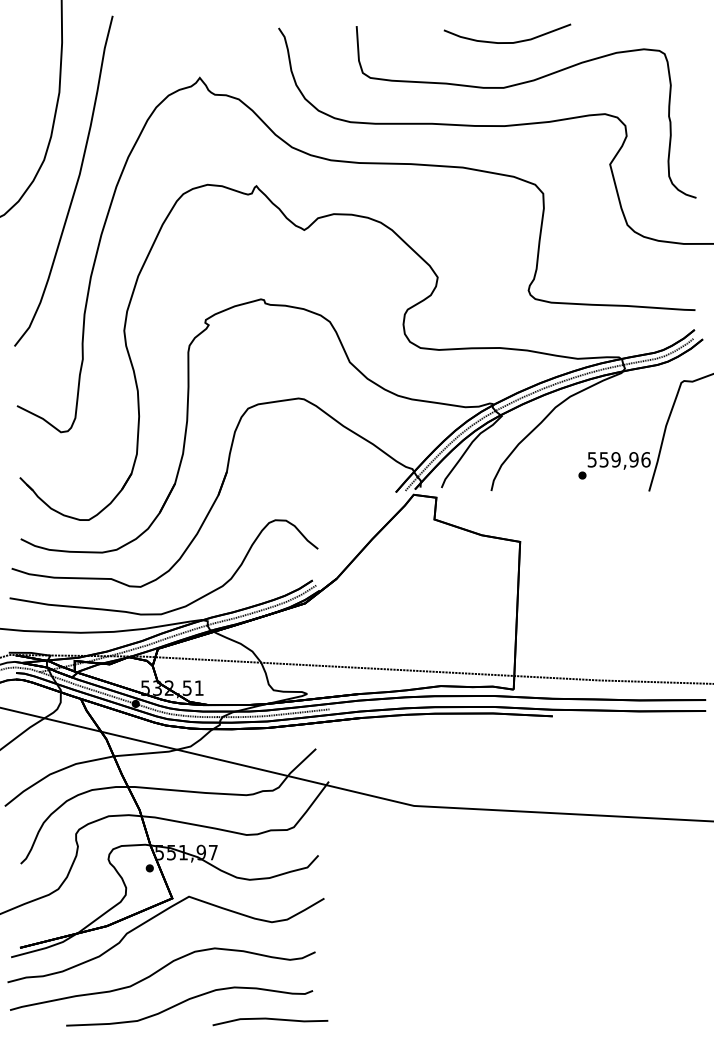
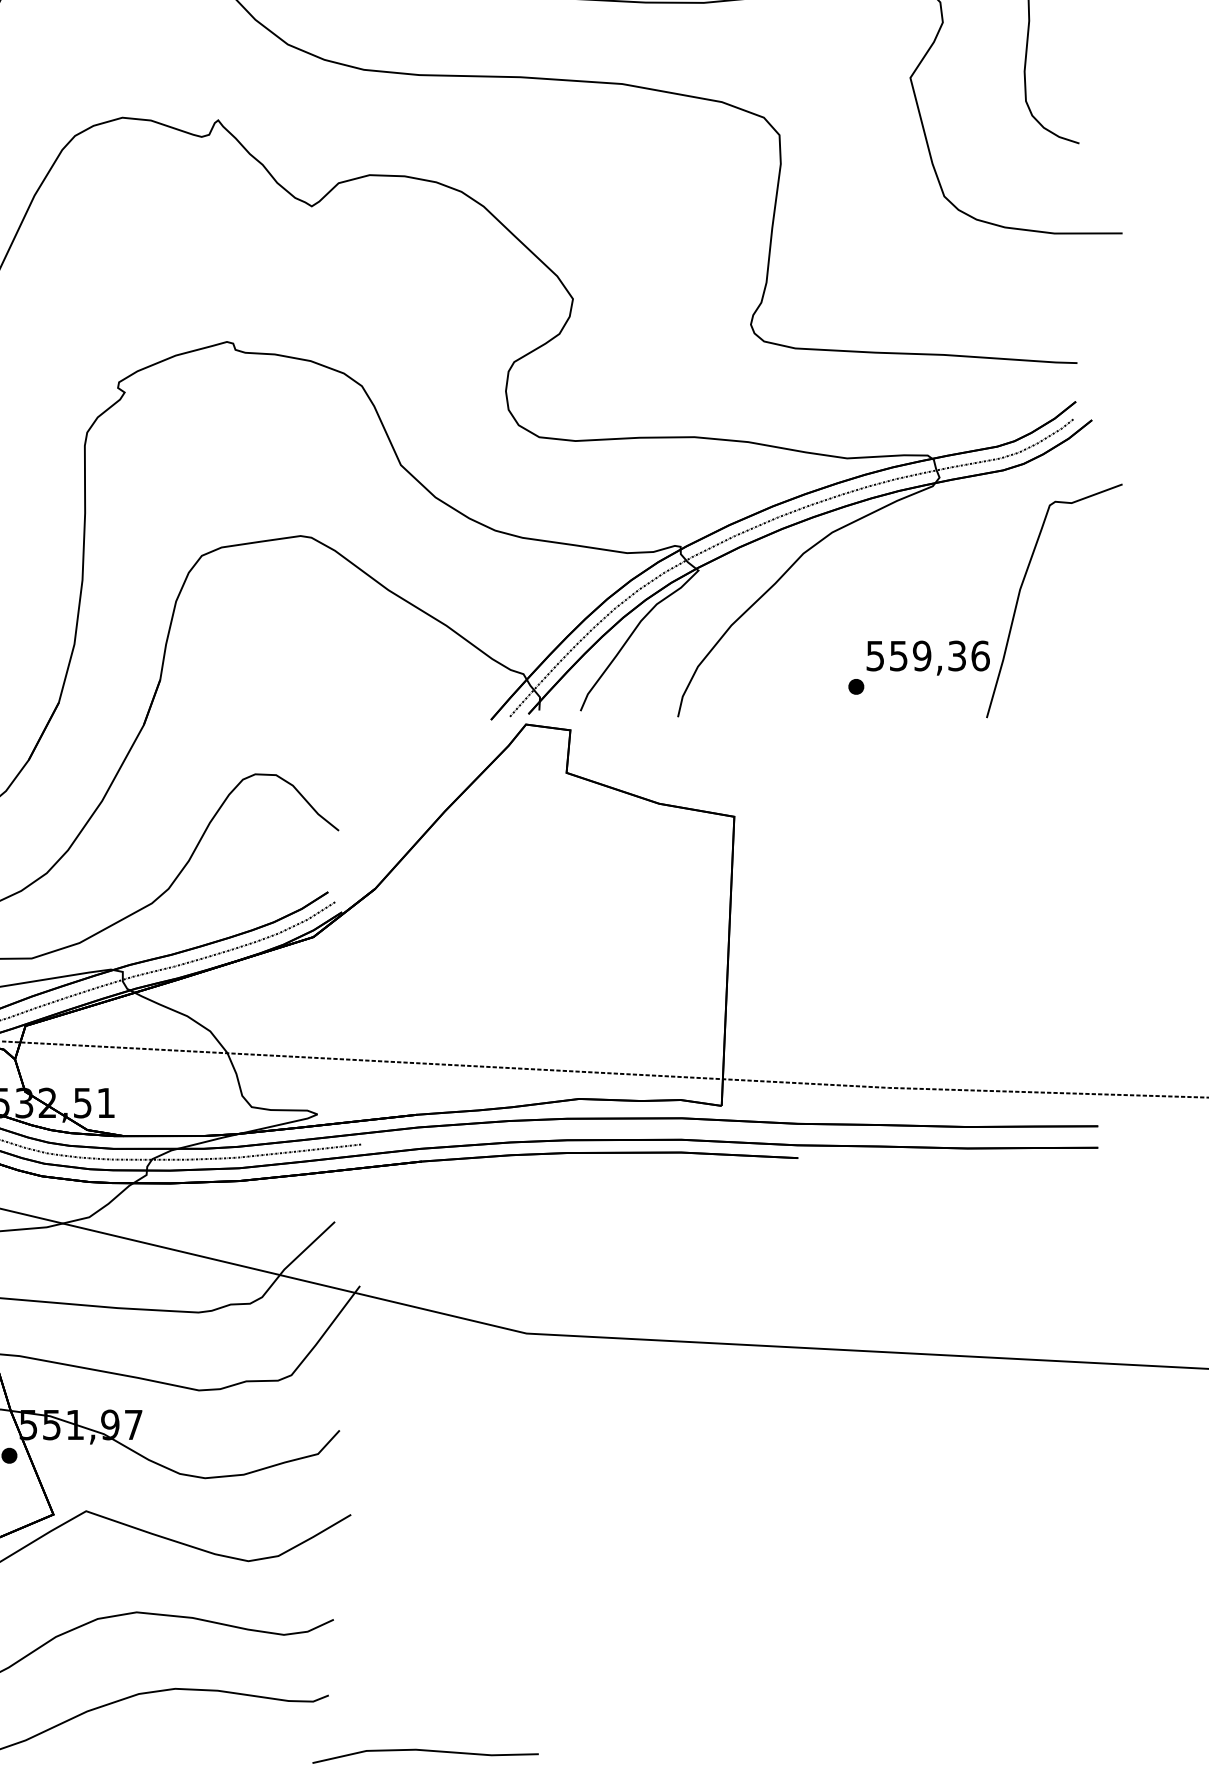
text: (633, 459) -> (956, 655), 559,96 -> 559,36
line: (270, 1019) -> (425, 1751), moved

